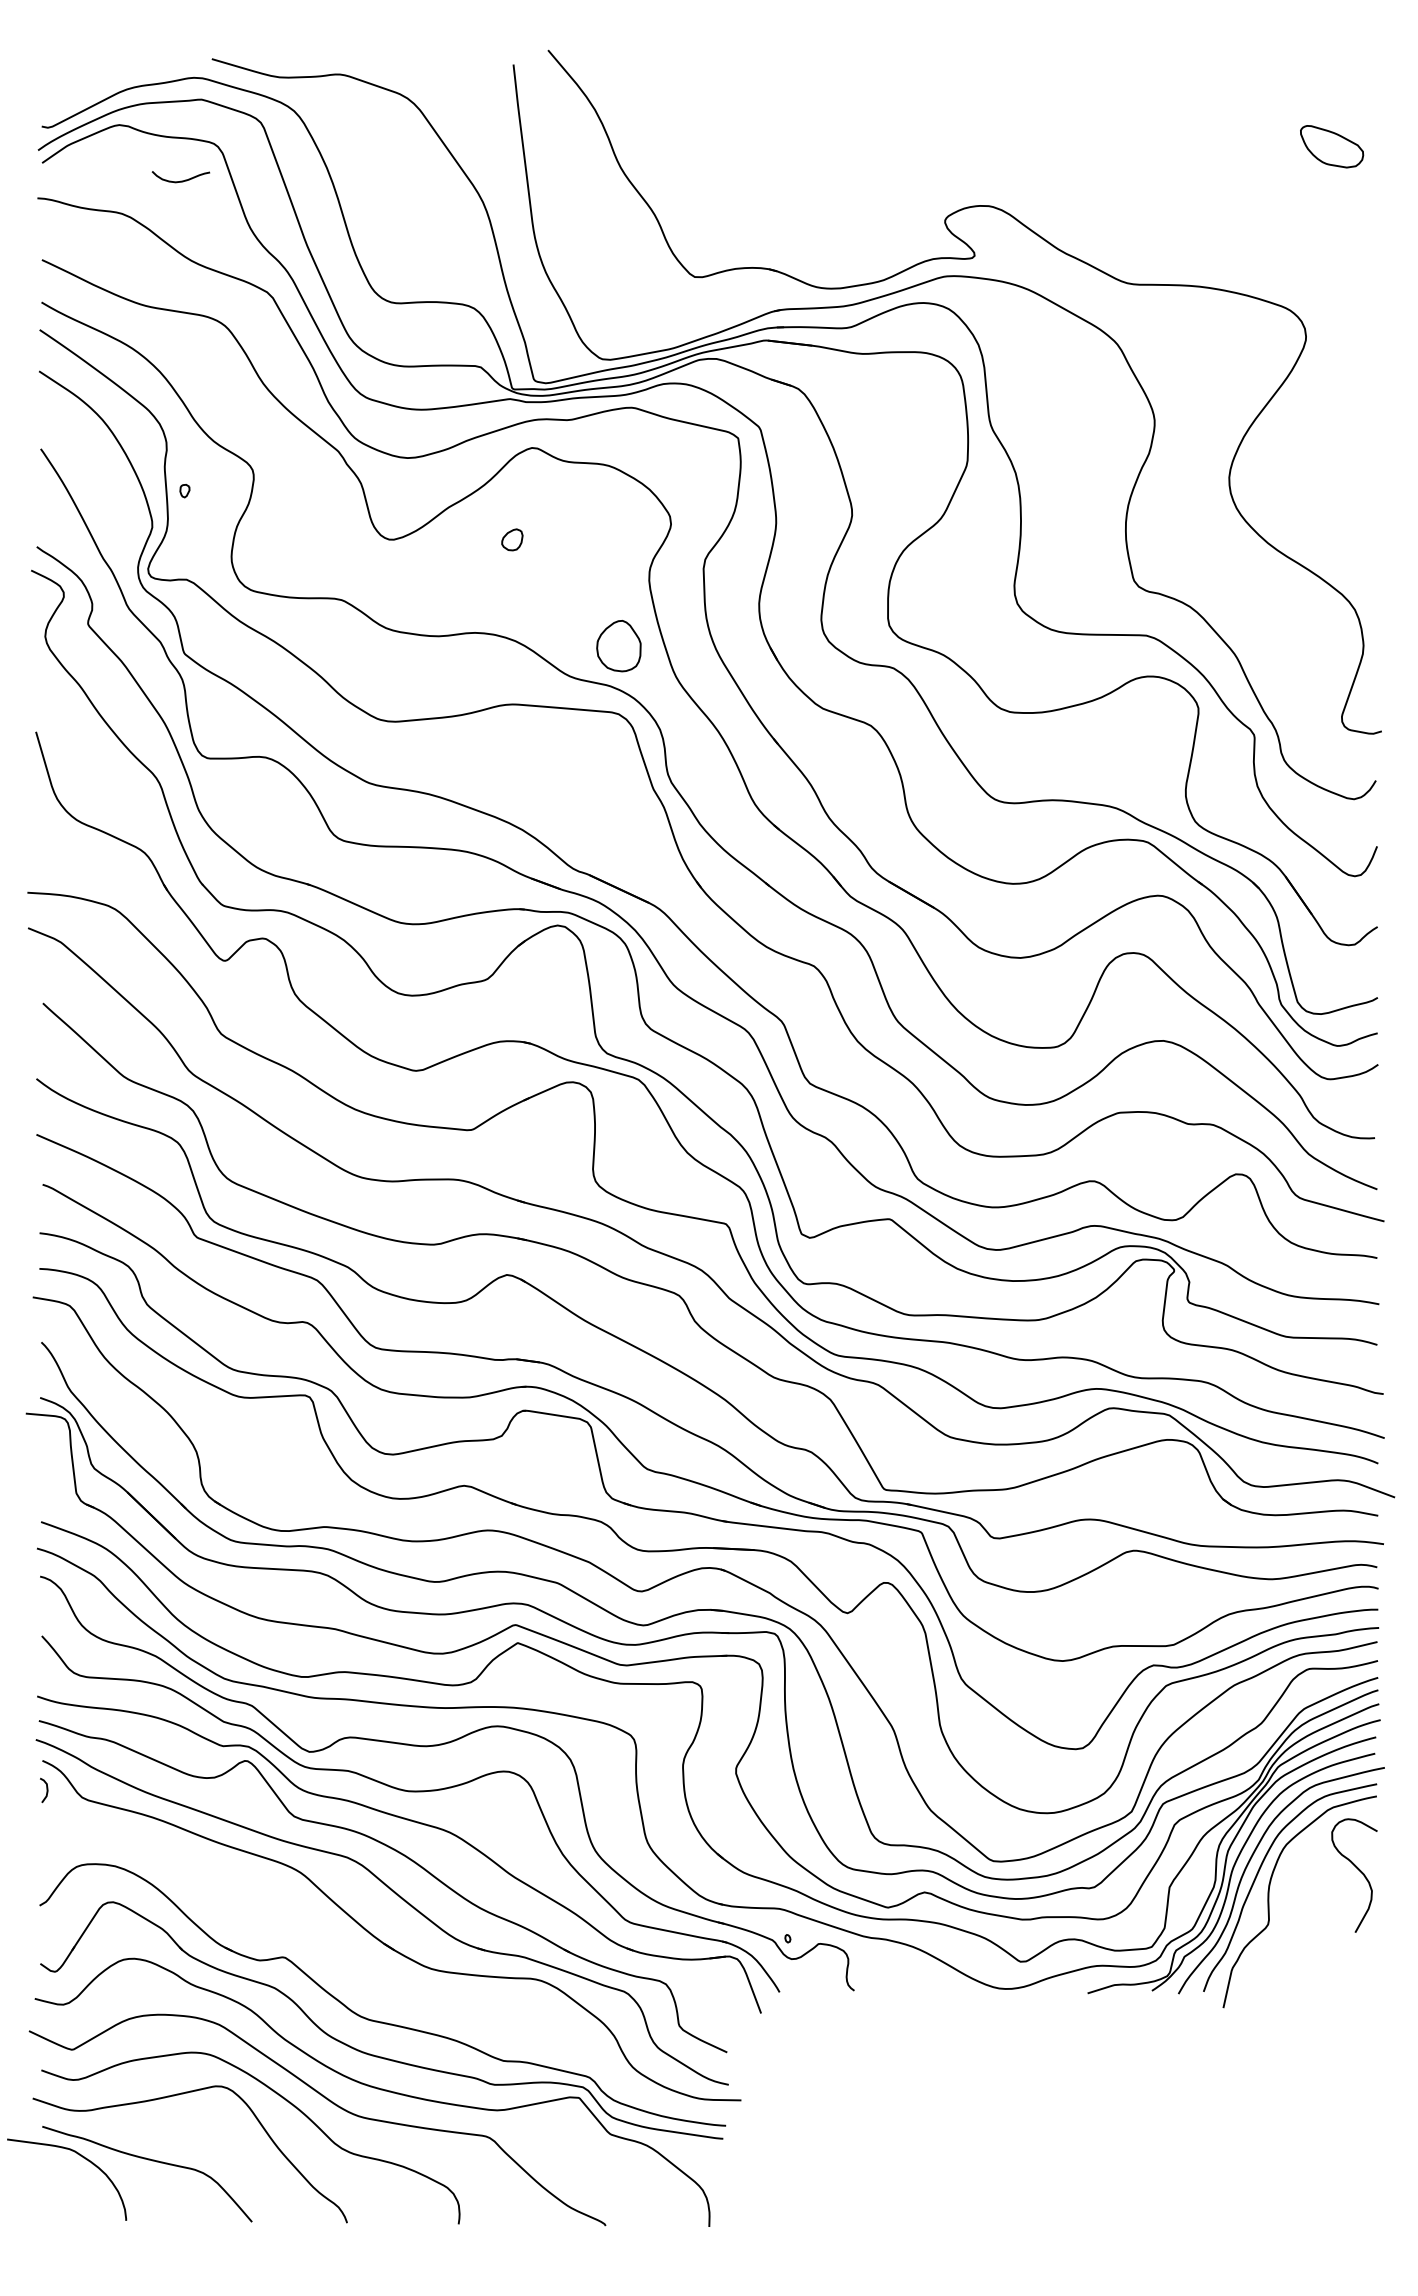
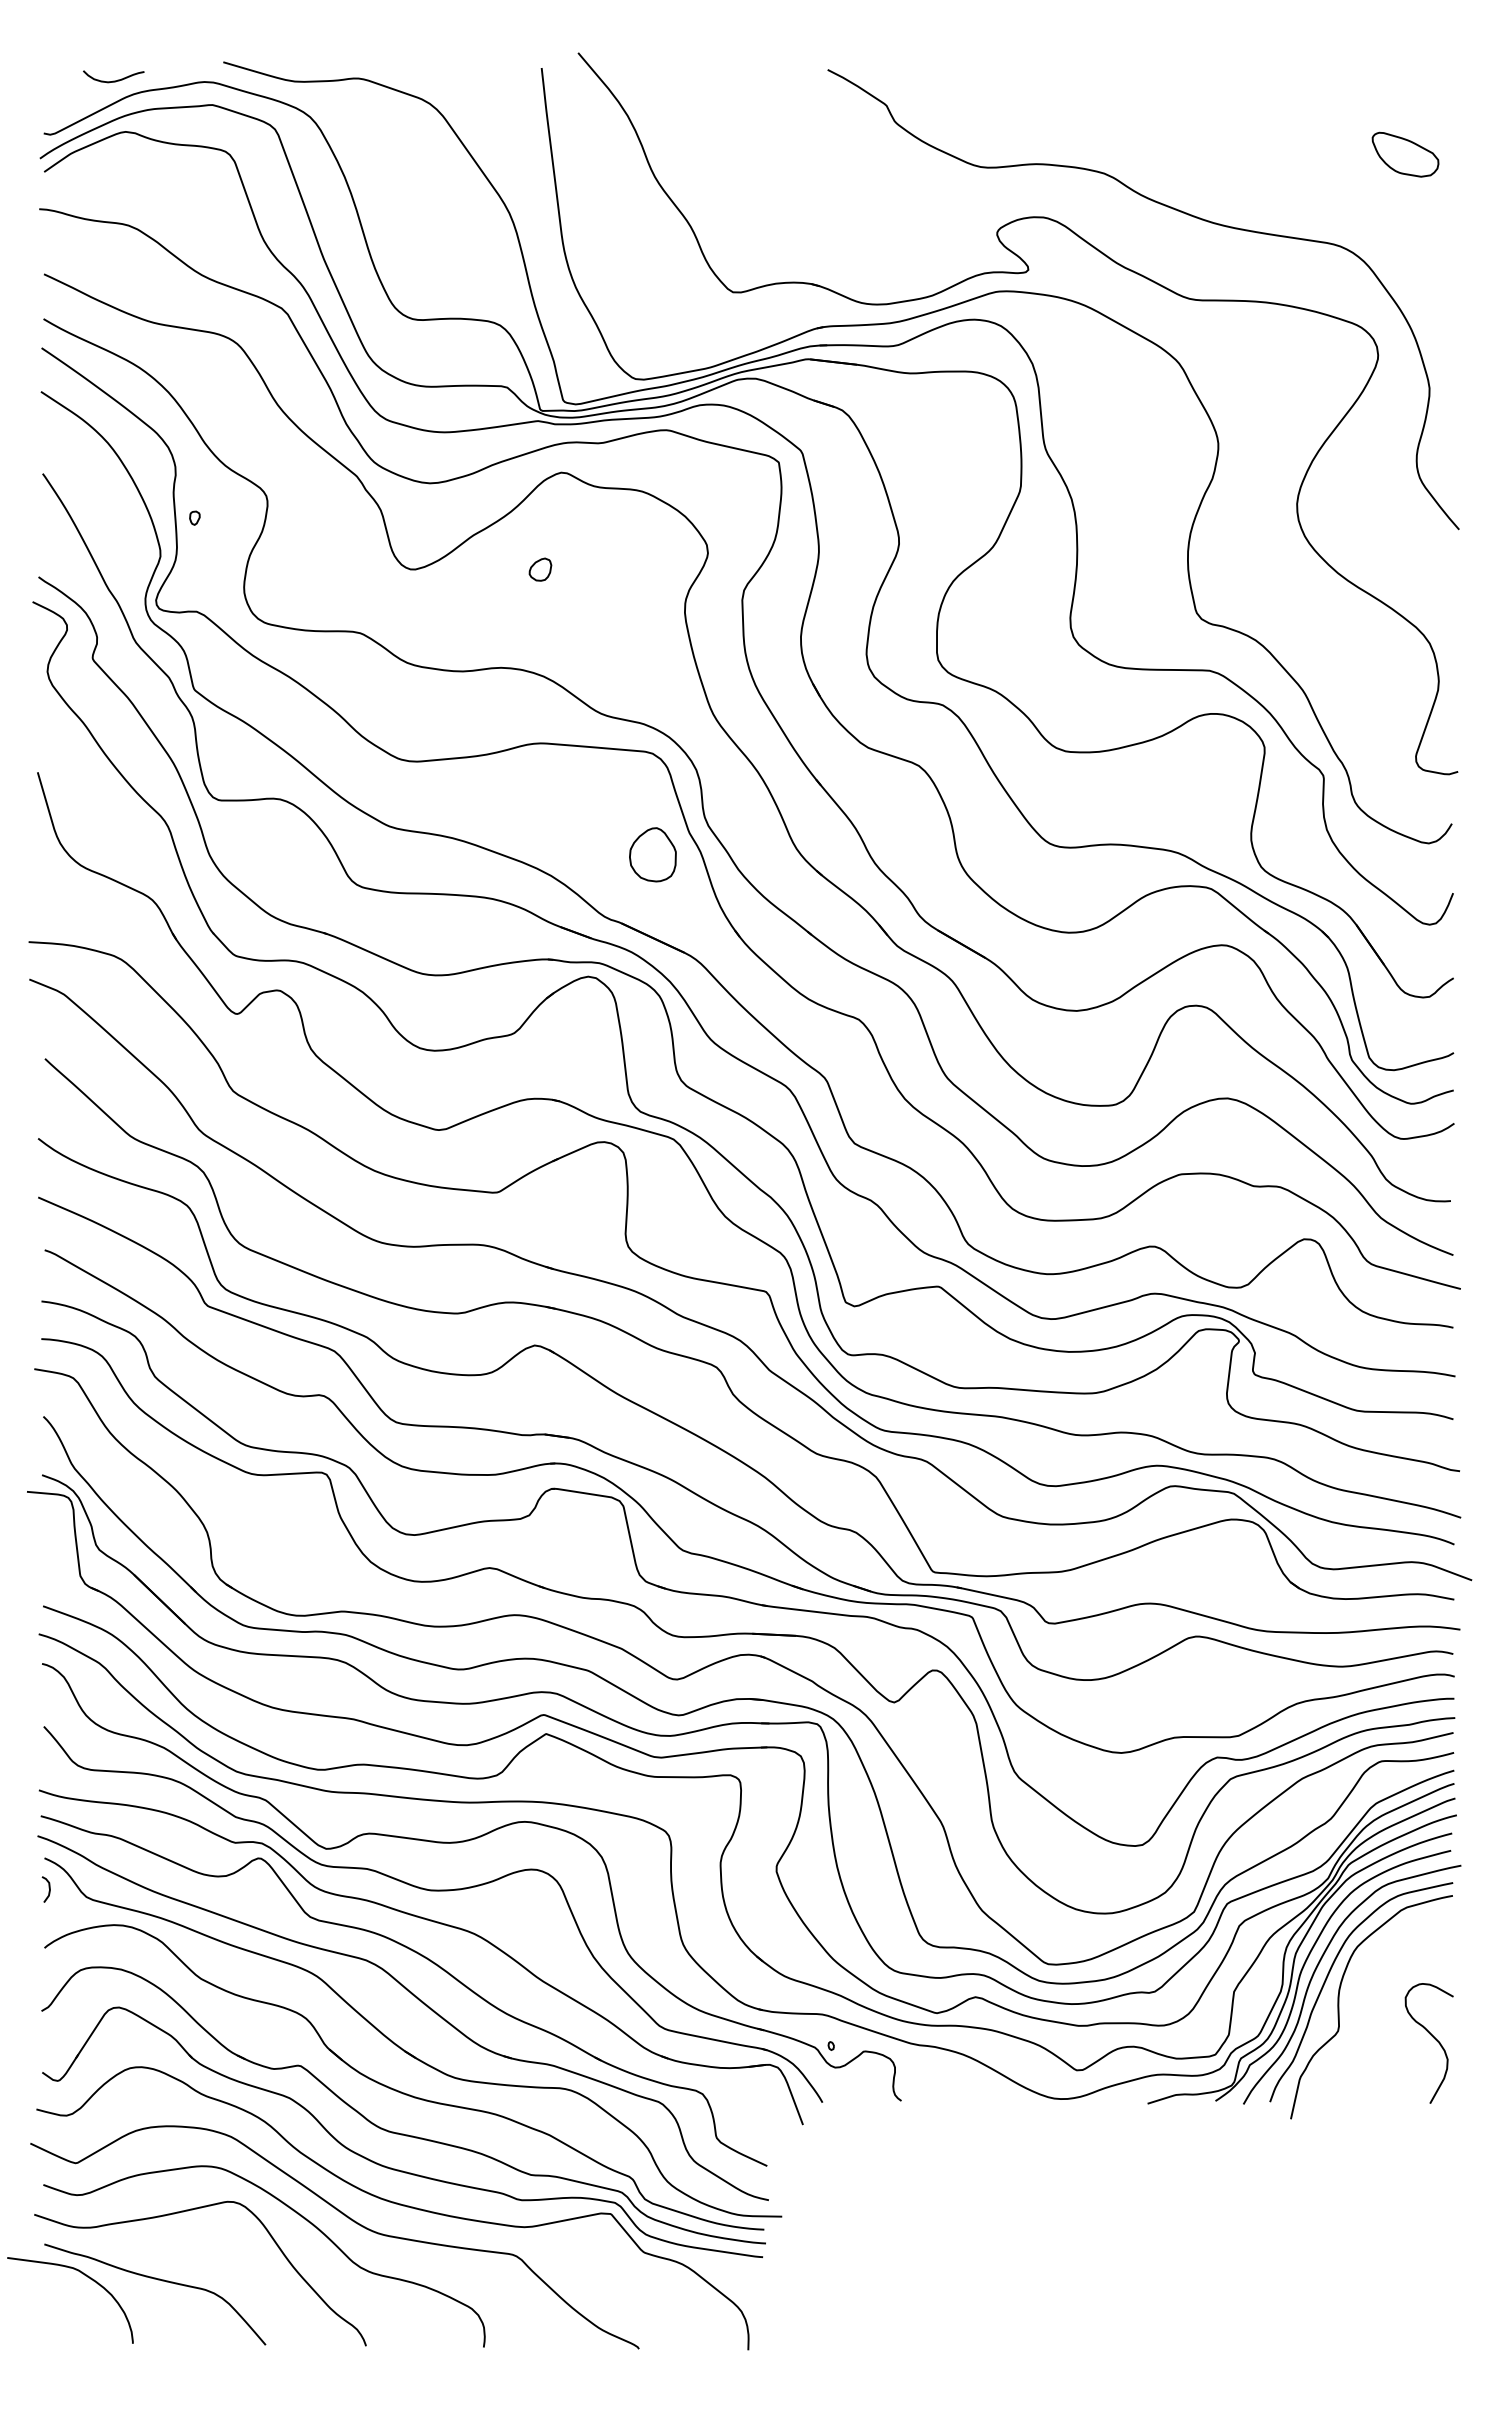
curve: (180, 180) -> (113, 80), moved
curve: (1115, 200) -> (1177, 211), added
part: (618, 645) -> (652, 854), moved
curve: (1358, 1870) -> (1433, 2038), moved
part: (378, 1980) -> (399, 2090), added

